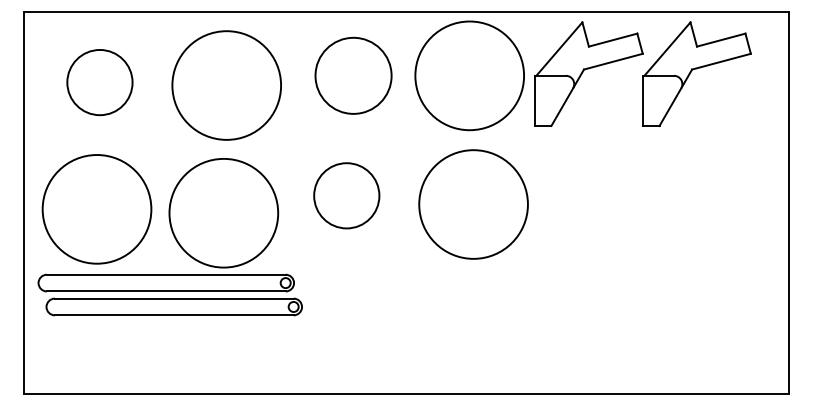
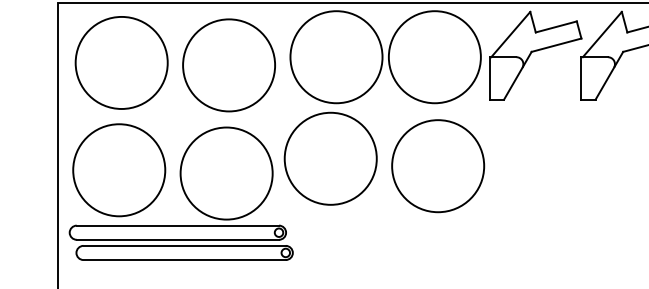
circle: (353, 75) -> (336, 56), size x1.43
circle: (99, 82) -> (121, 62), size x1.67
circle: (346, 195) -> (330, 158), size x1.67

